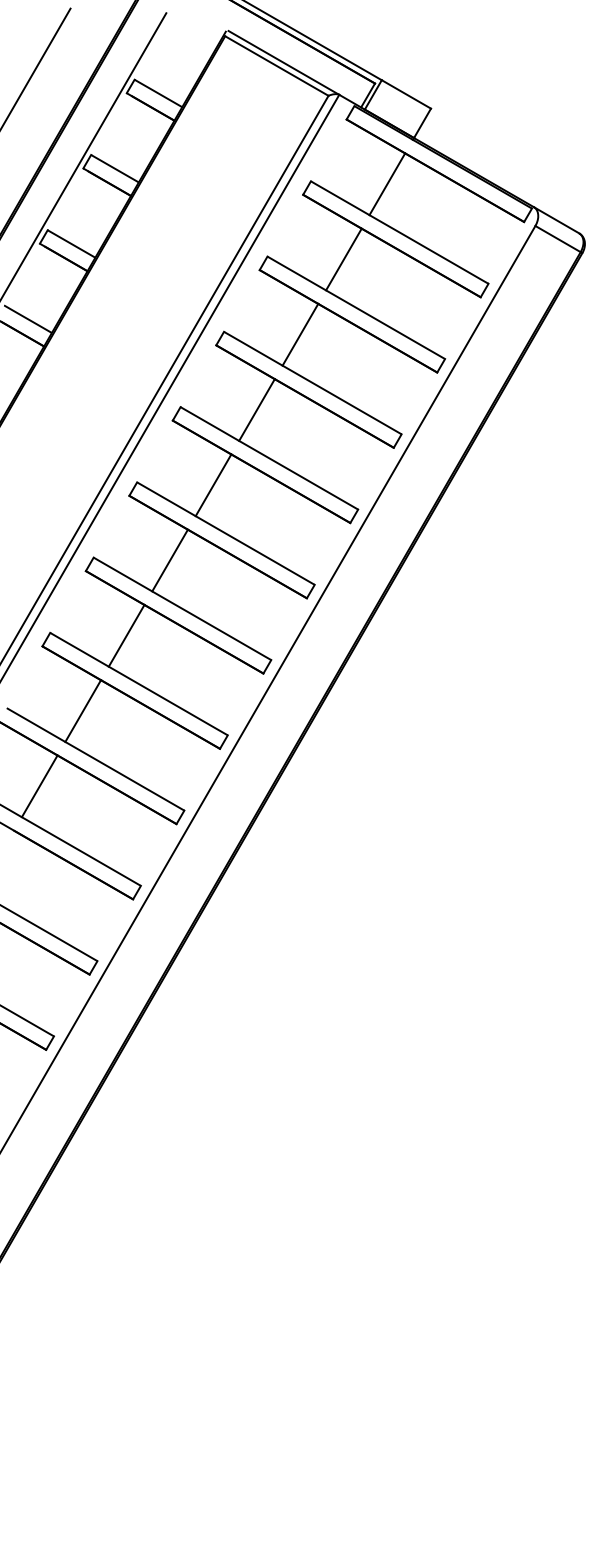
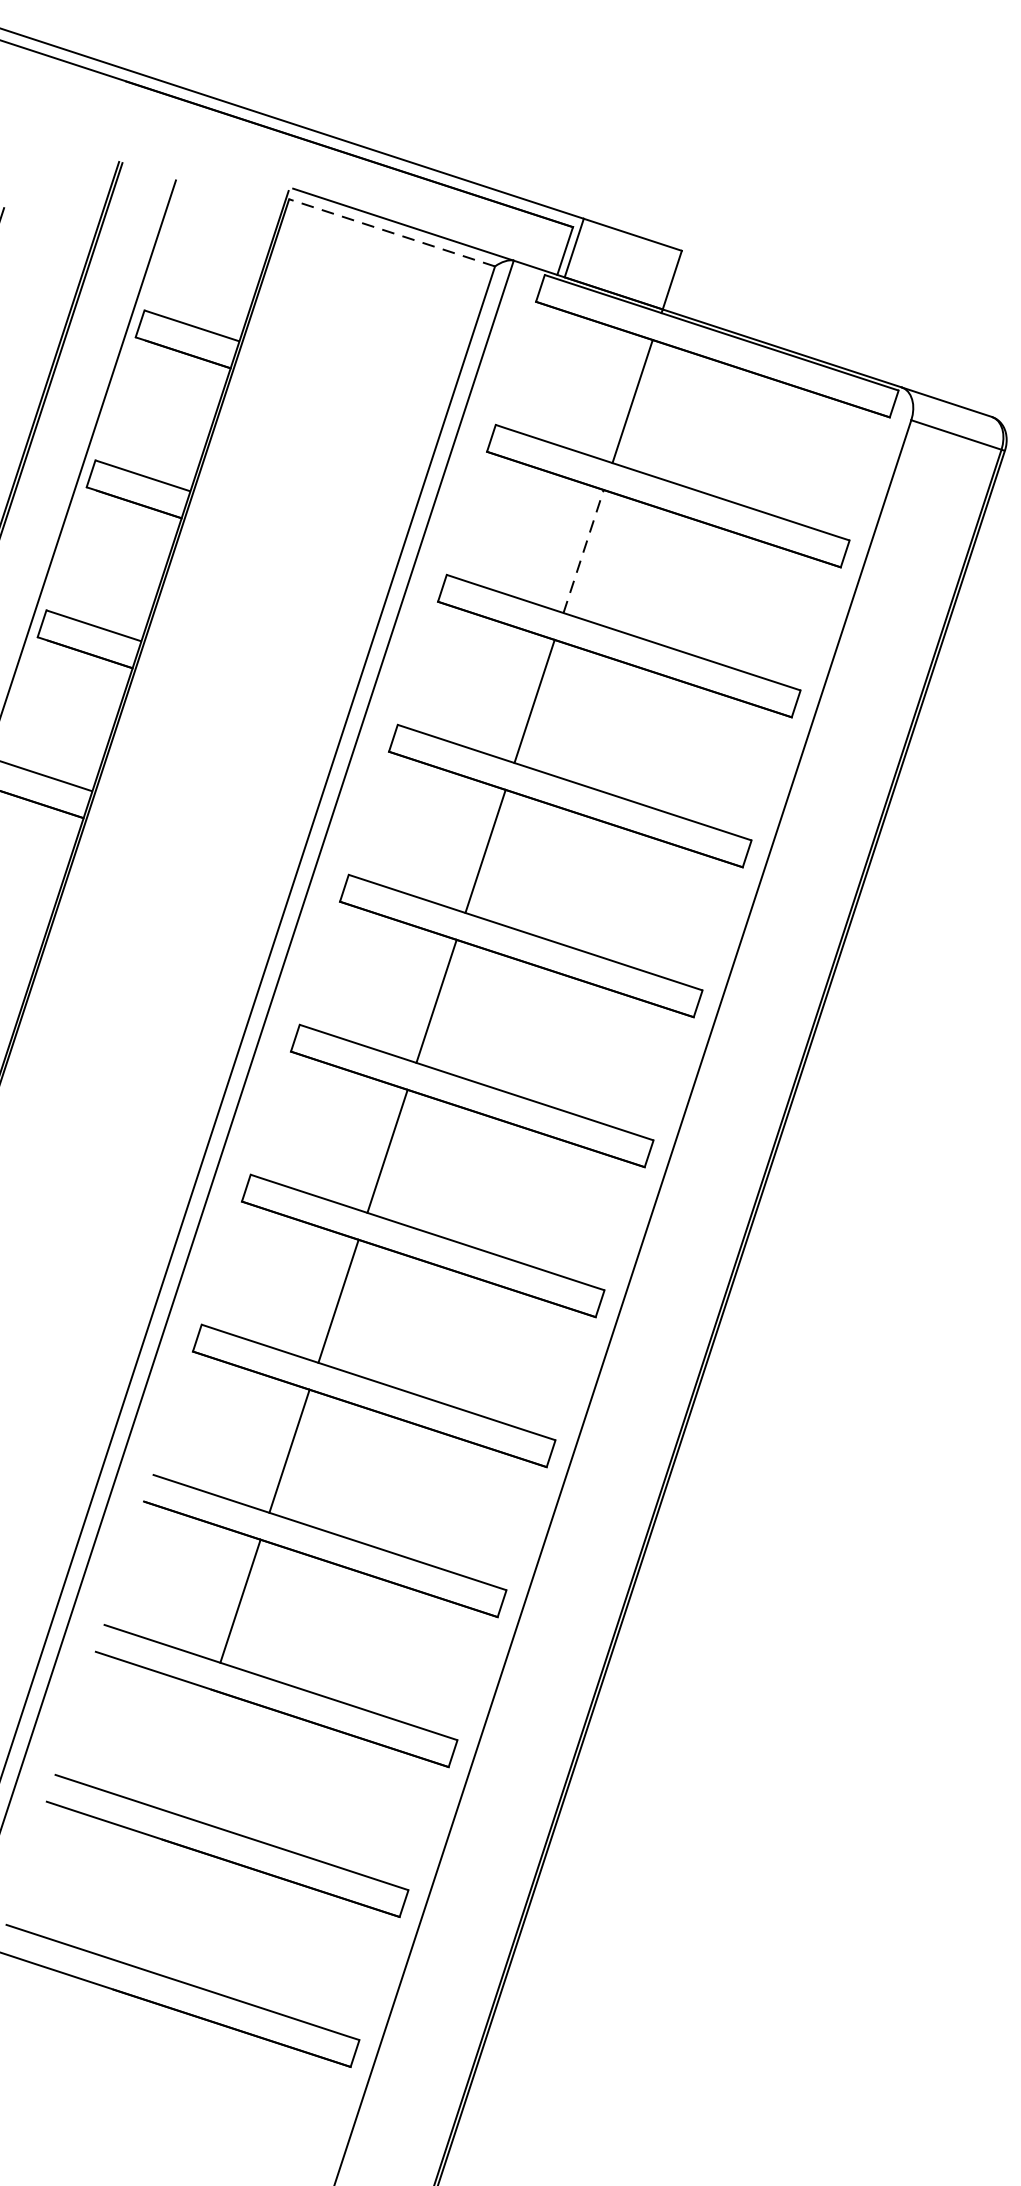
line: (276, 66) -> (391, 233), solid -> dashed
line: (343, 259) -> (582, 551), solid -> dashed

